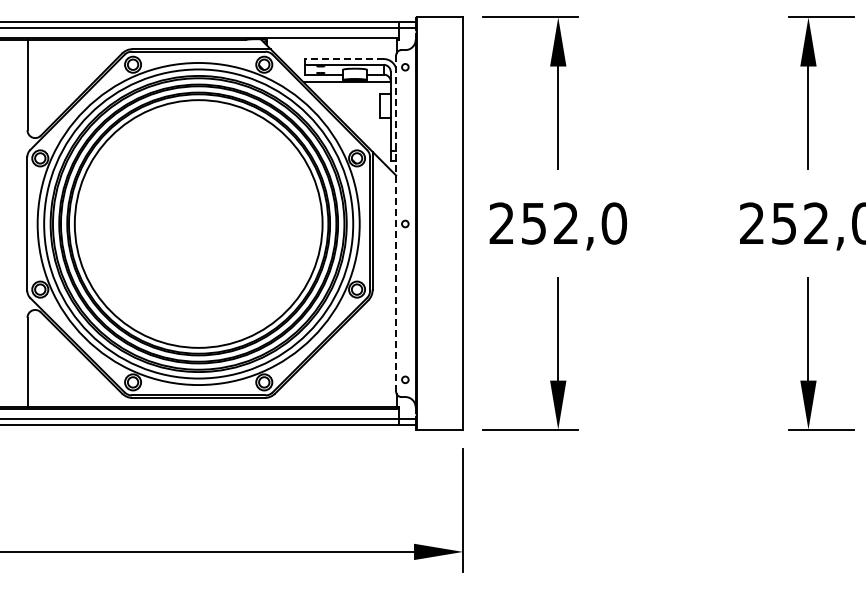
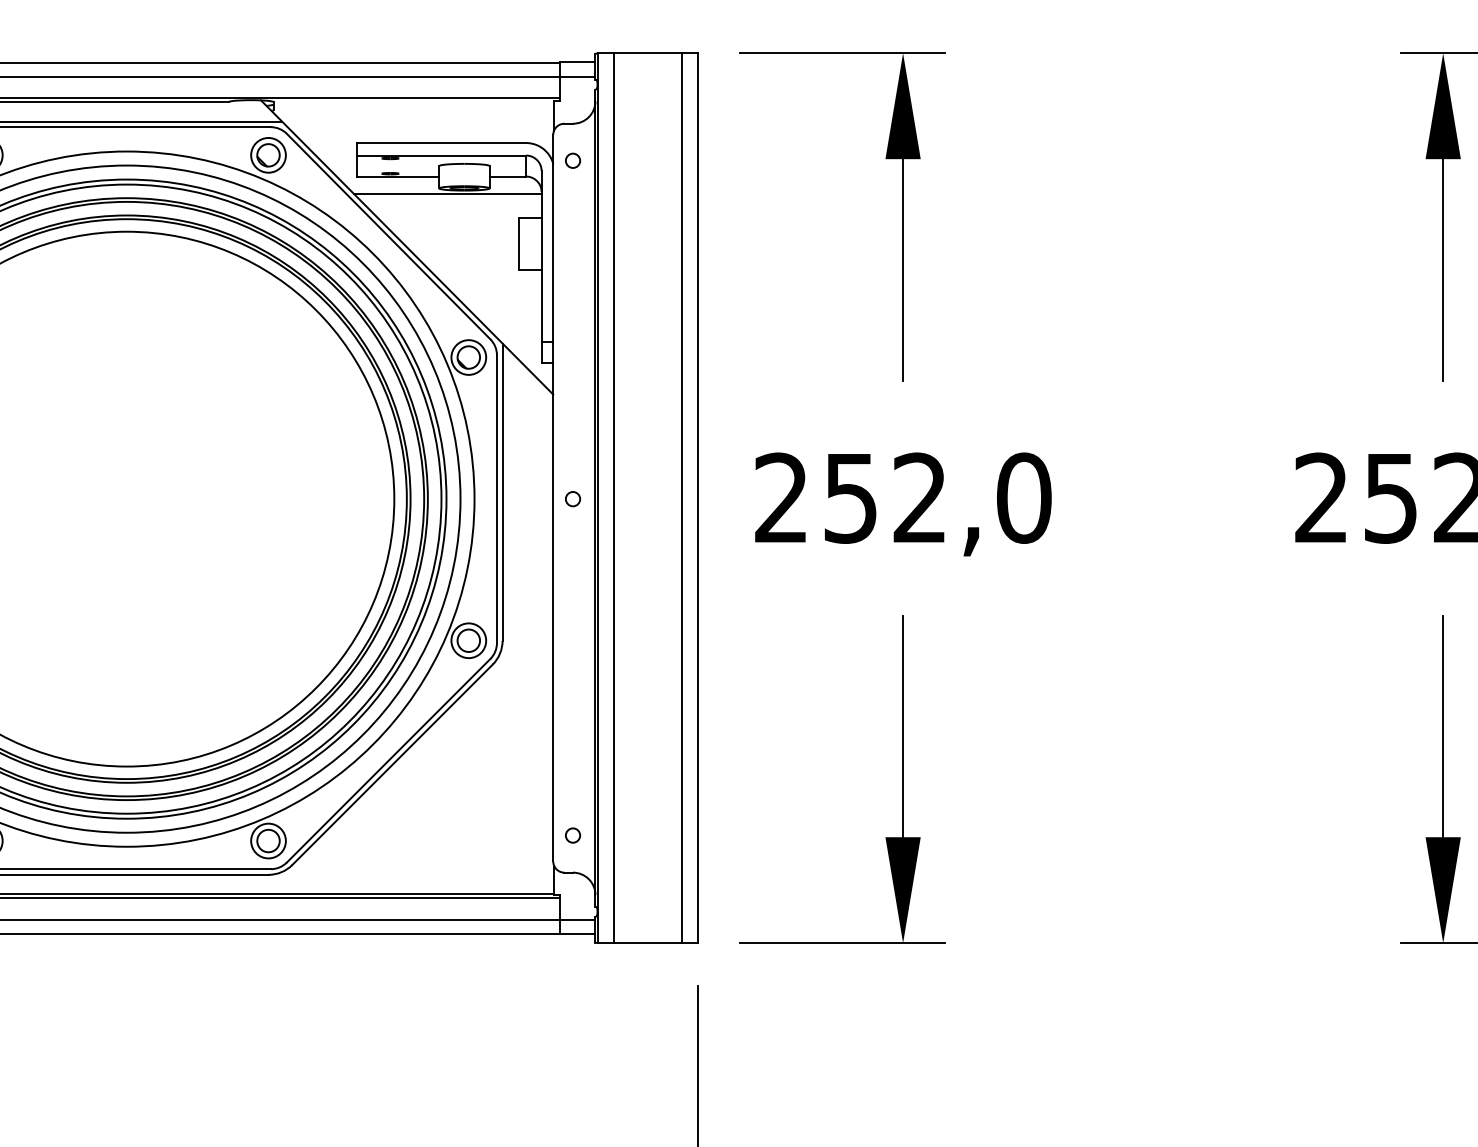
line: (343, 59) -> (439, 144), dashed -> solid
line: (424, 223) -> (614, 498), added
line: (455, 223) -> (681, 498), added
line: (396, 224) -> (553, 500), dashed -> solid

